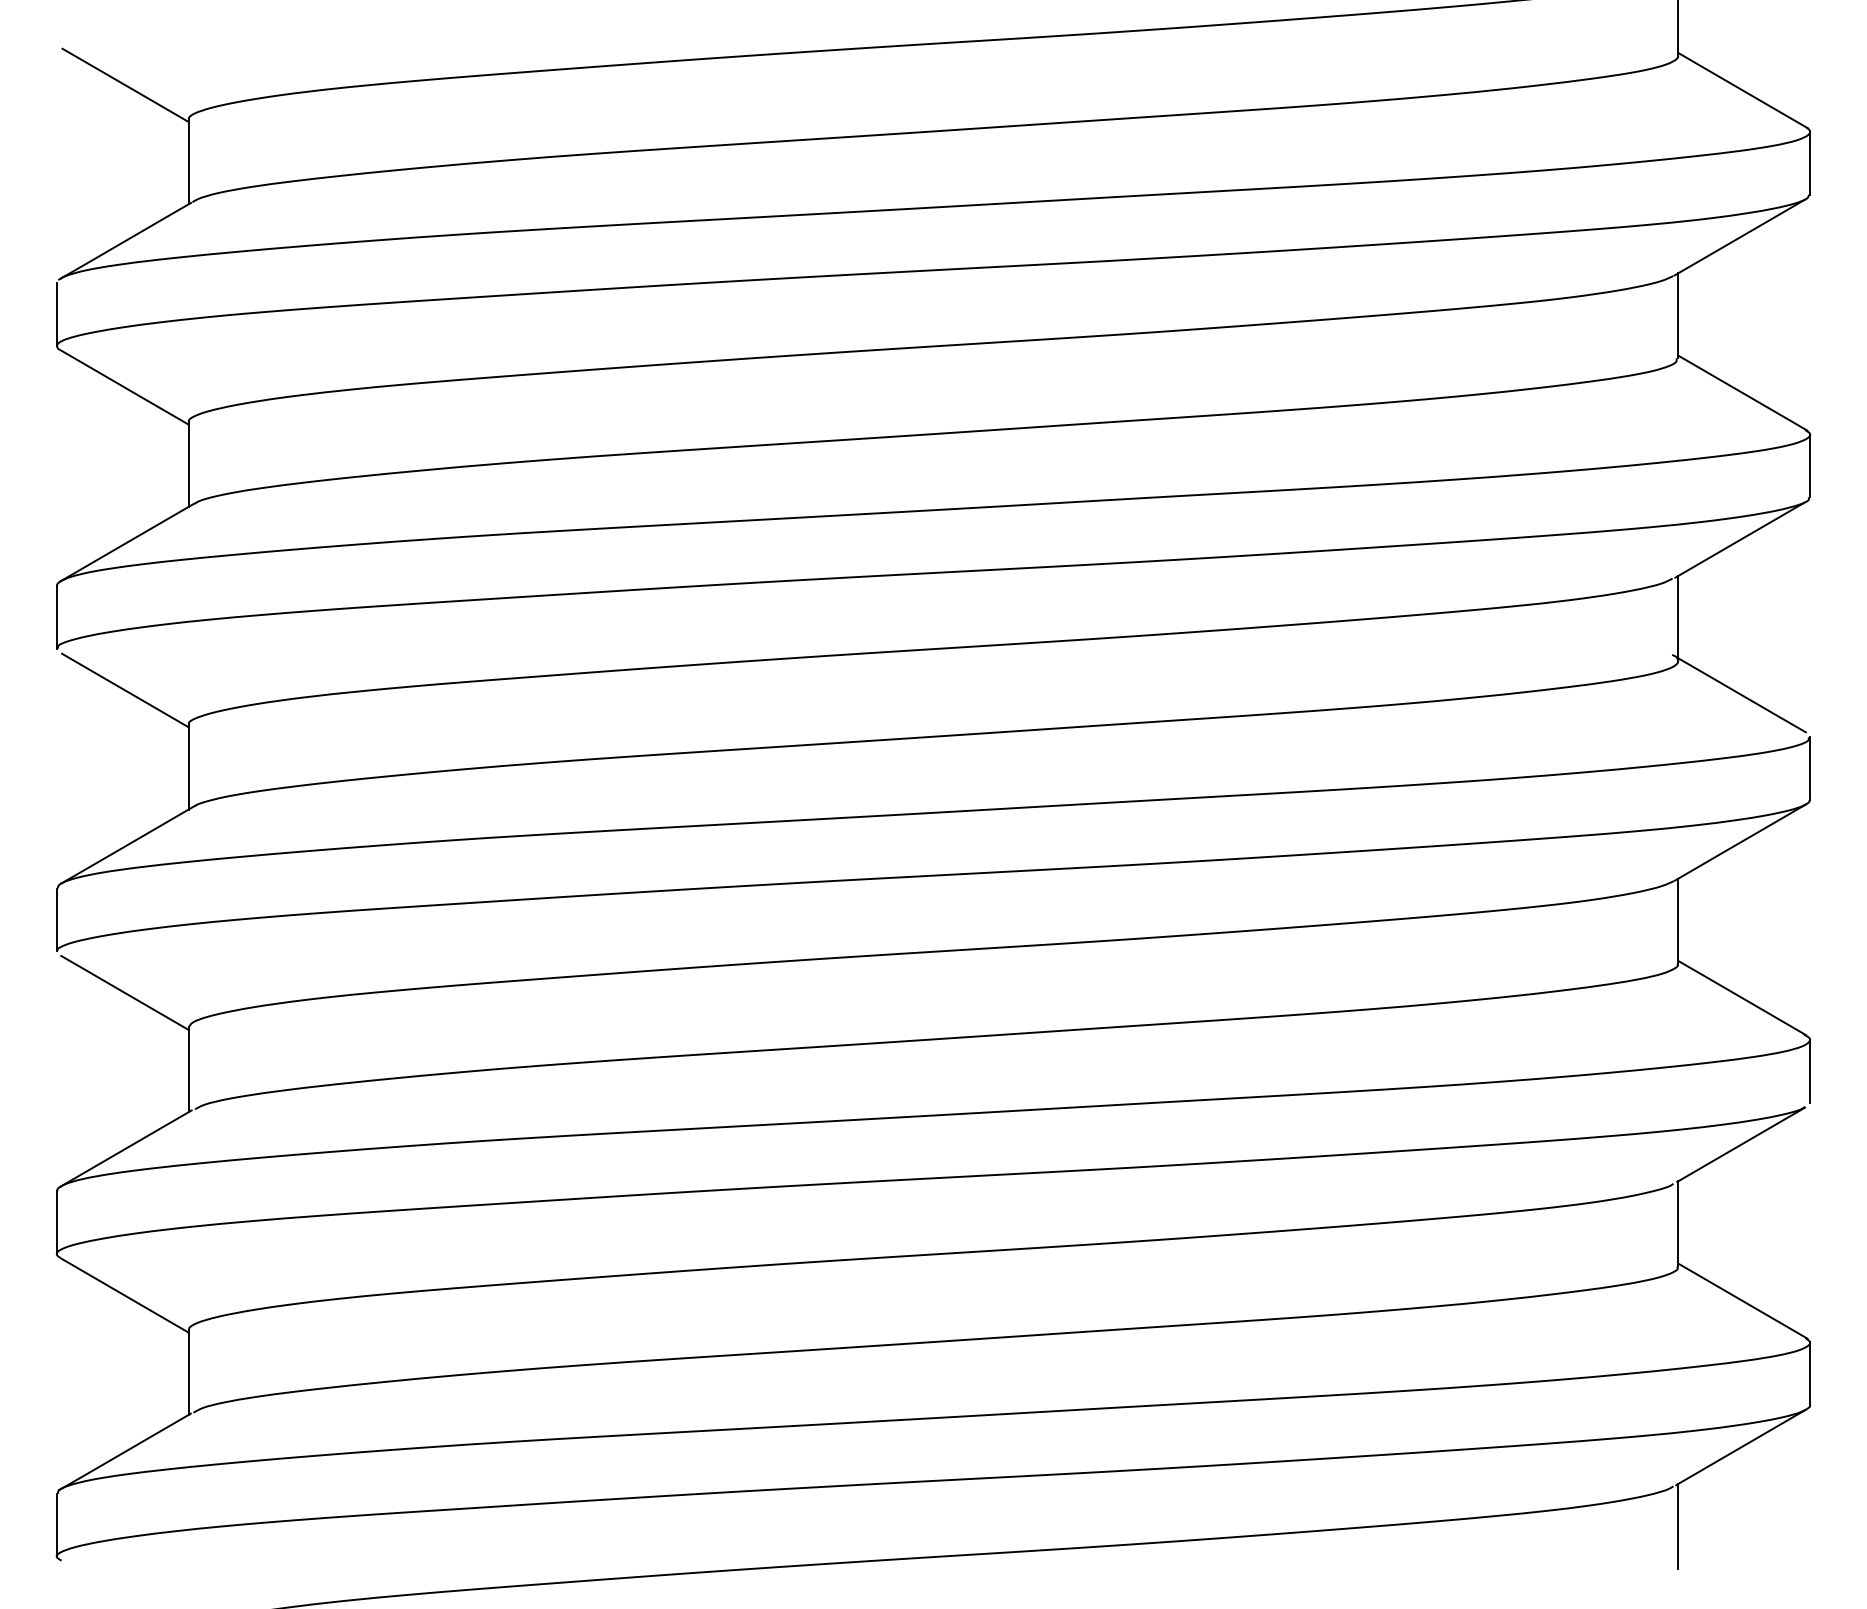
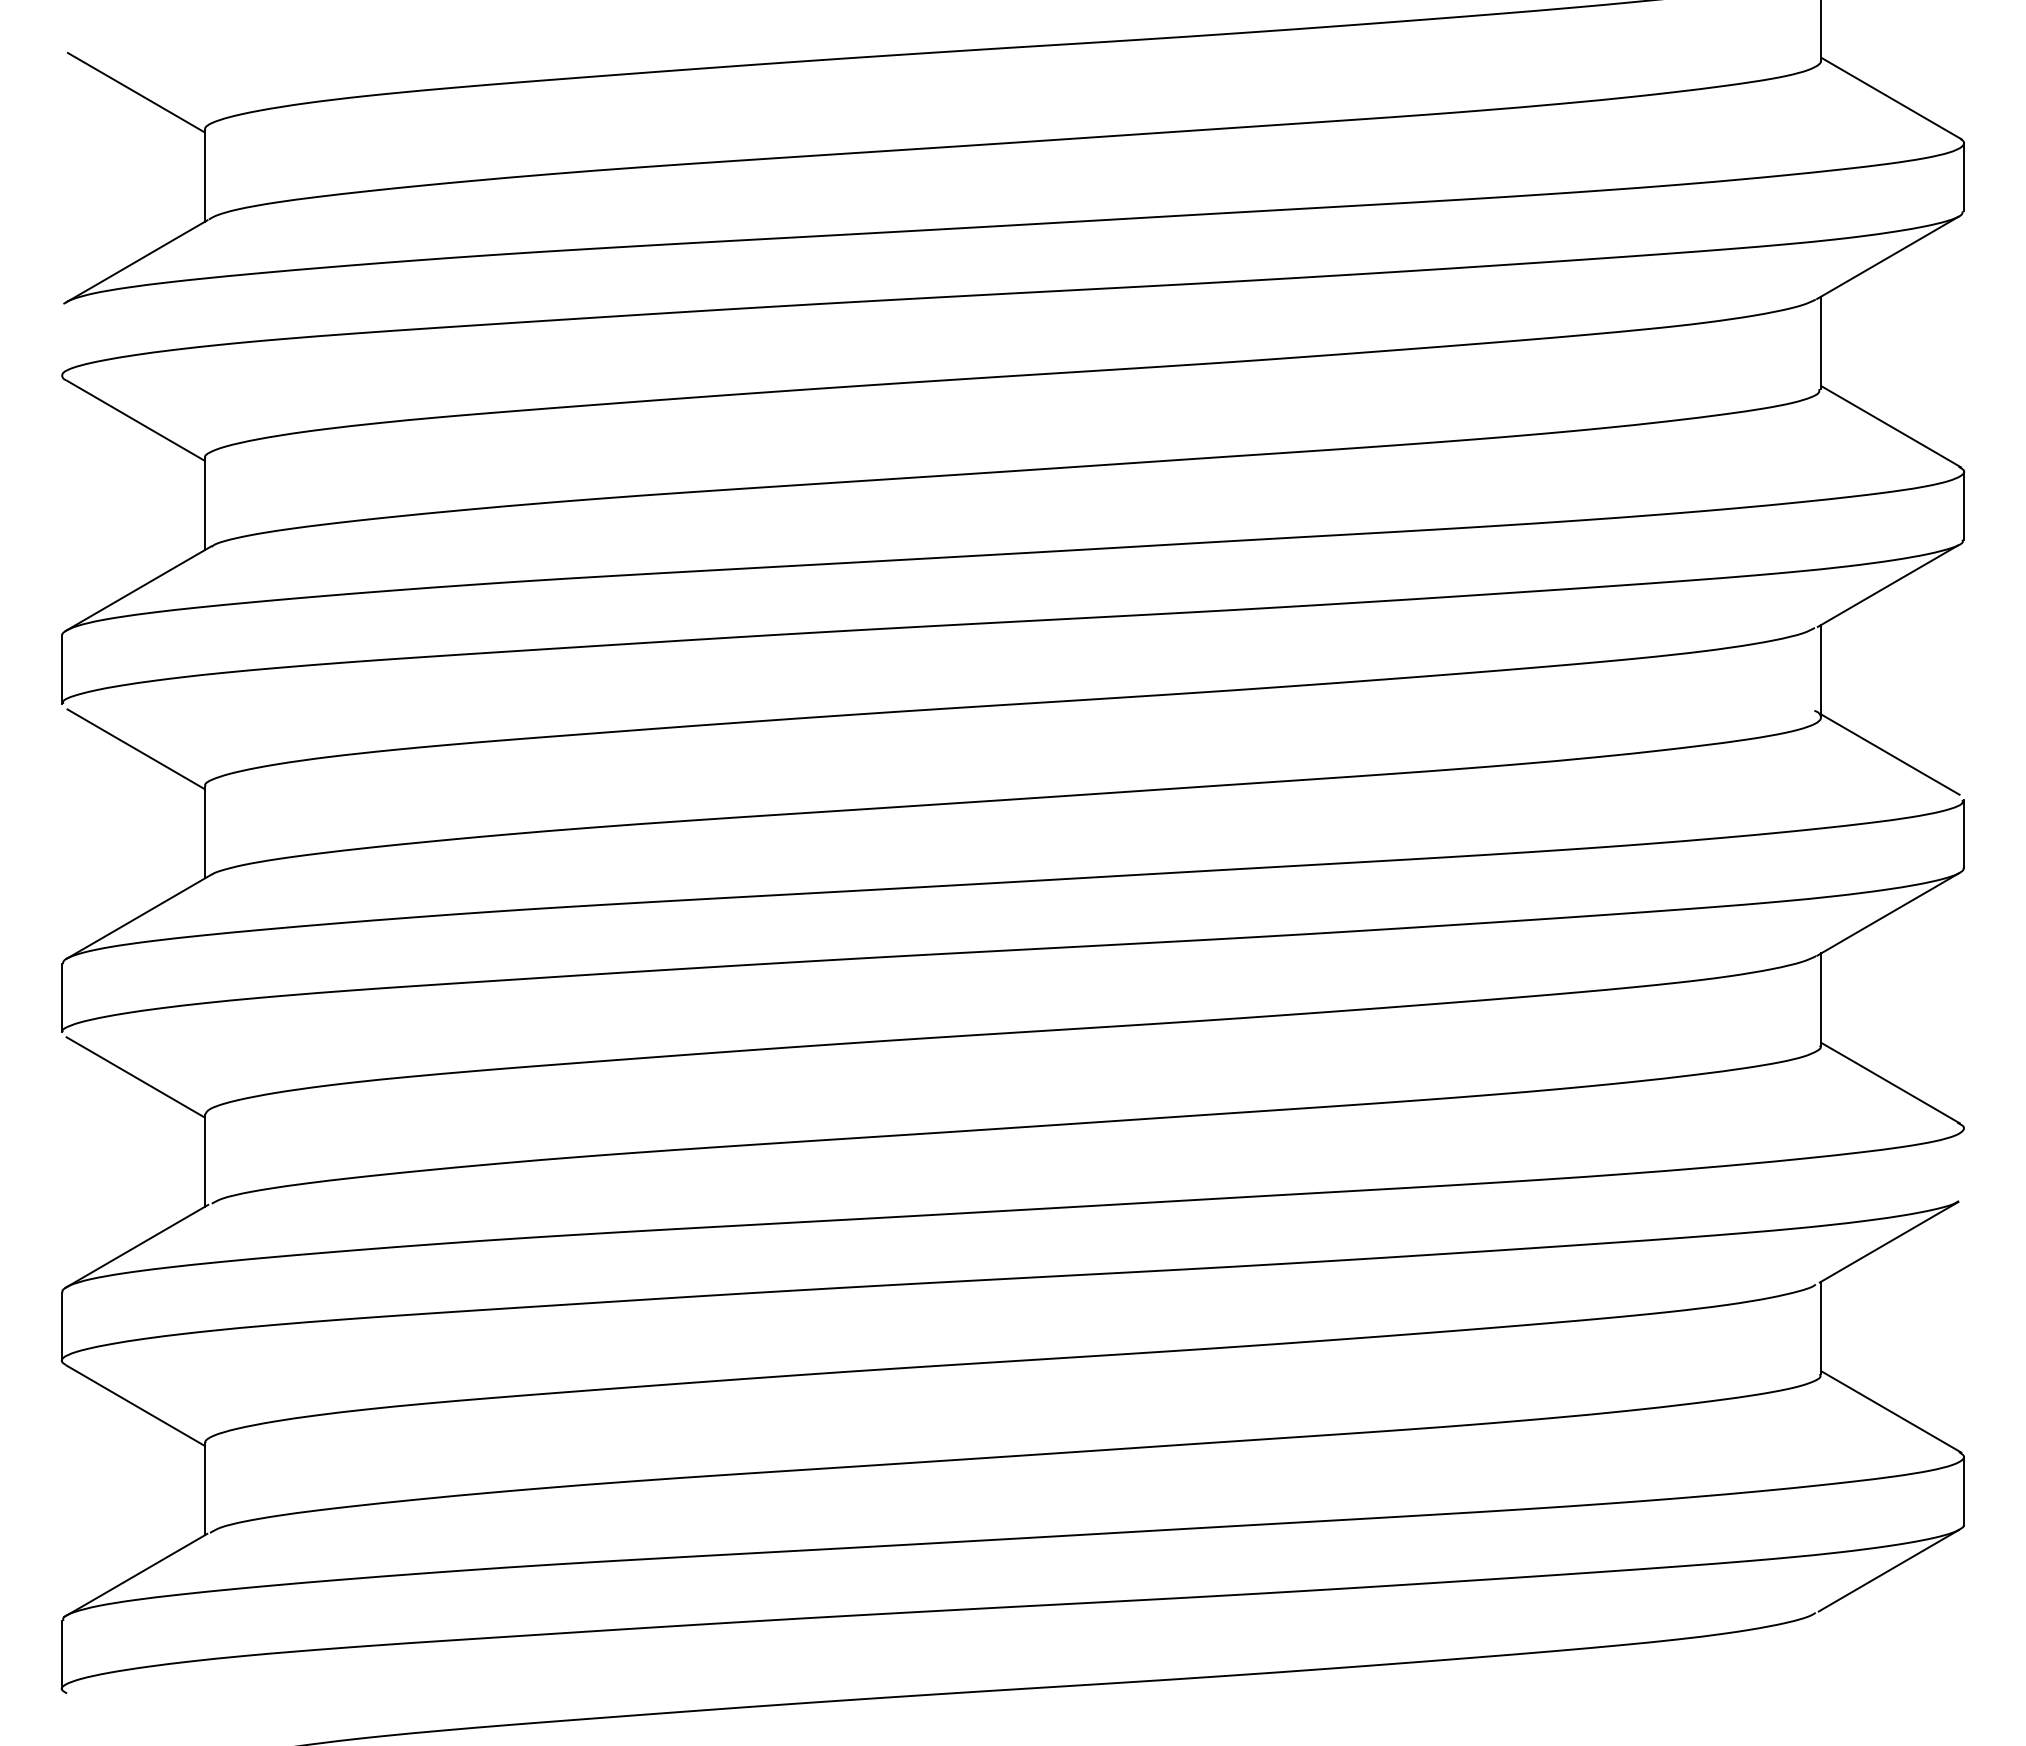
line: (56, 314) -> (61, 341), removed
line: (1809, 1071) -> (1963, 1162), removed
line: (1677, 1526) -> (1820, 1656), removed

